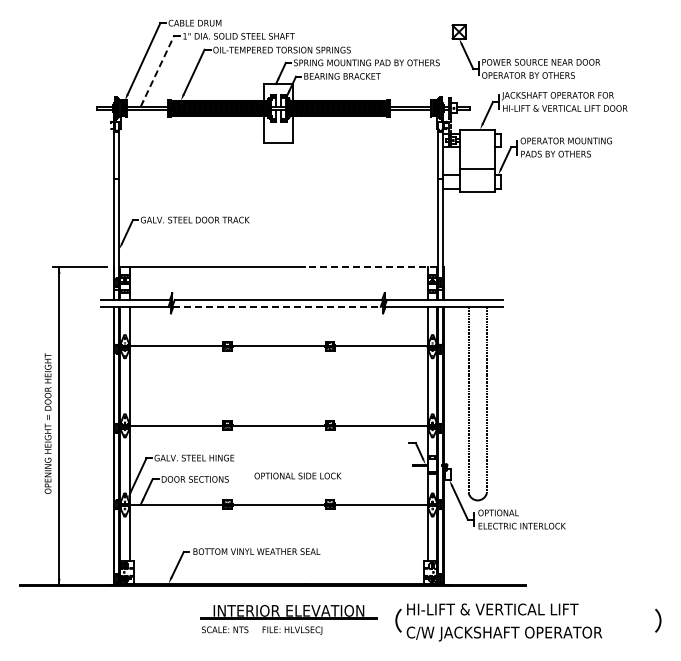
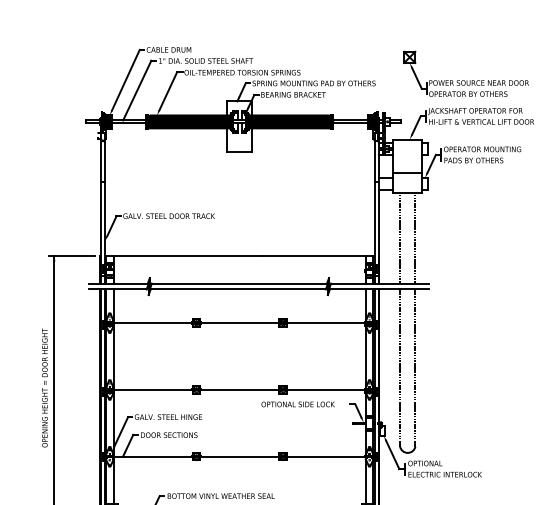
part: (524, 59) -> (464, 80), moved
line: (157, 70) -> (137, 89), dashed -> solid
line: (468, 245) -> (399, 237), added
line: (486, 245) -> (415, 237), added
line: (371, 267) -> (318, 256), dashed -> solid
line: (277, 306) -> (238, 289), dashed -> solid
text: (297, 475) -> (297, 404), moved

